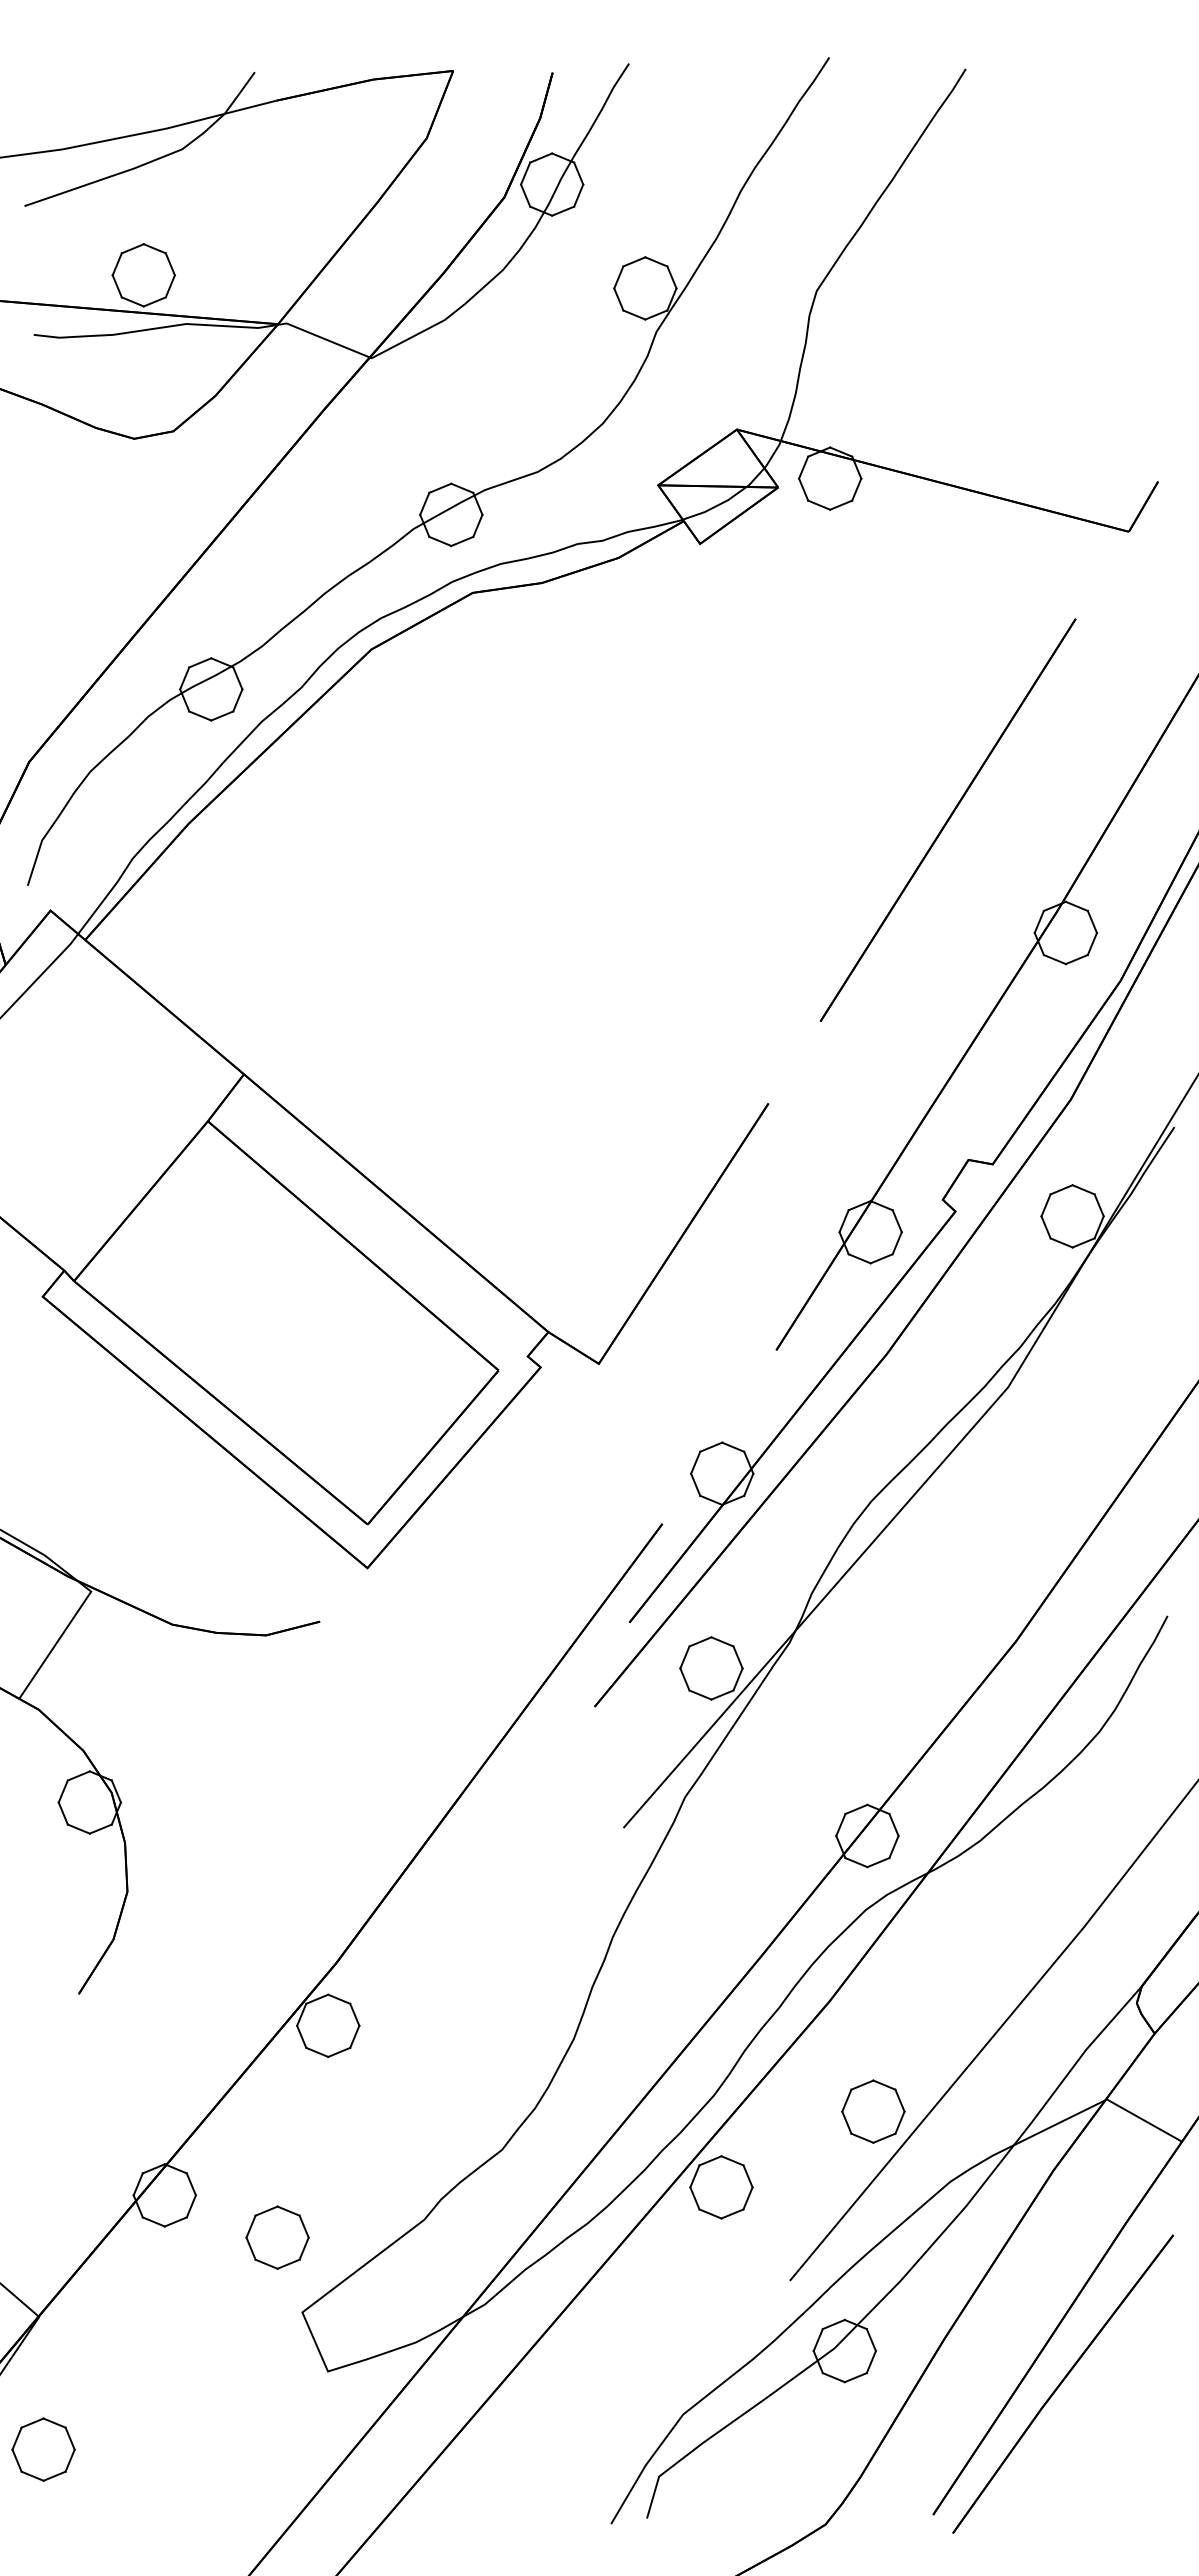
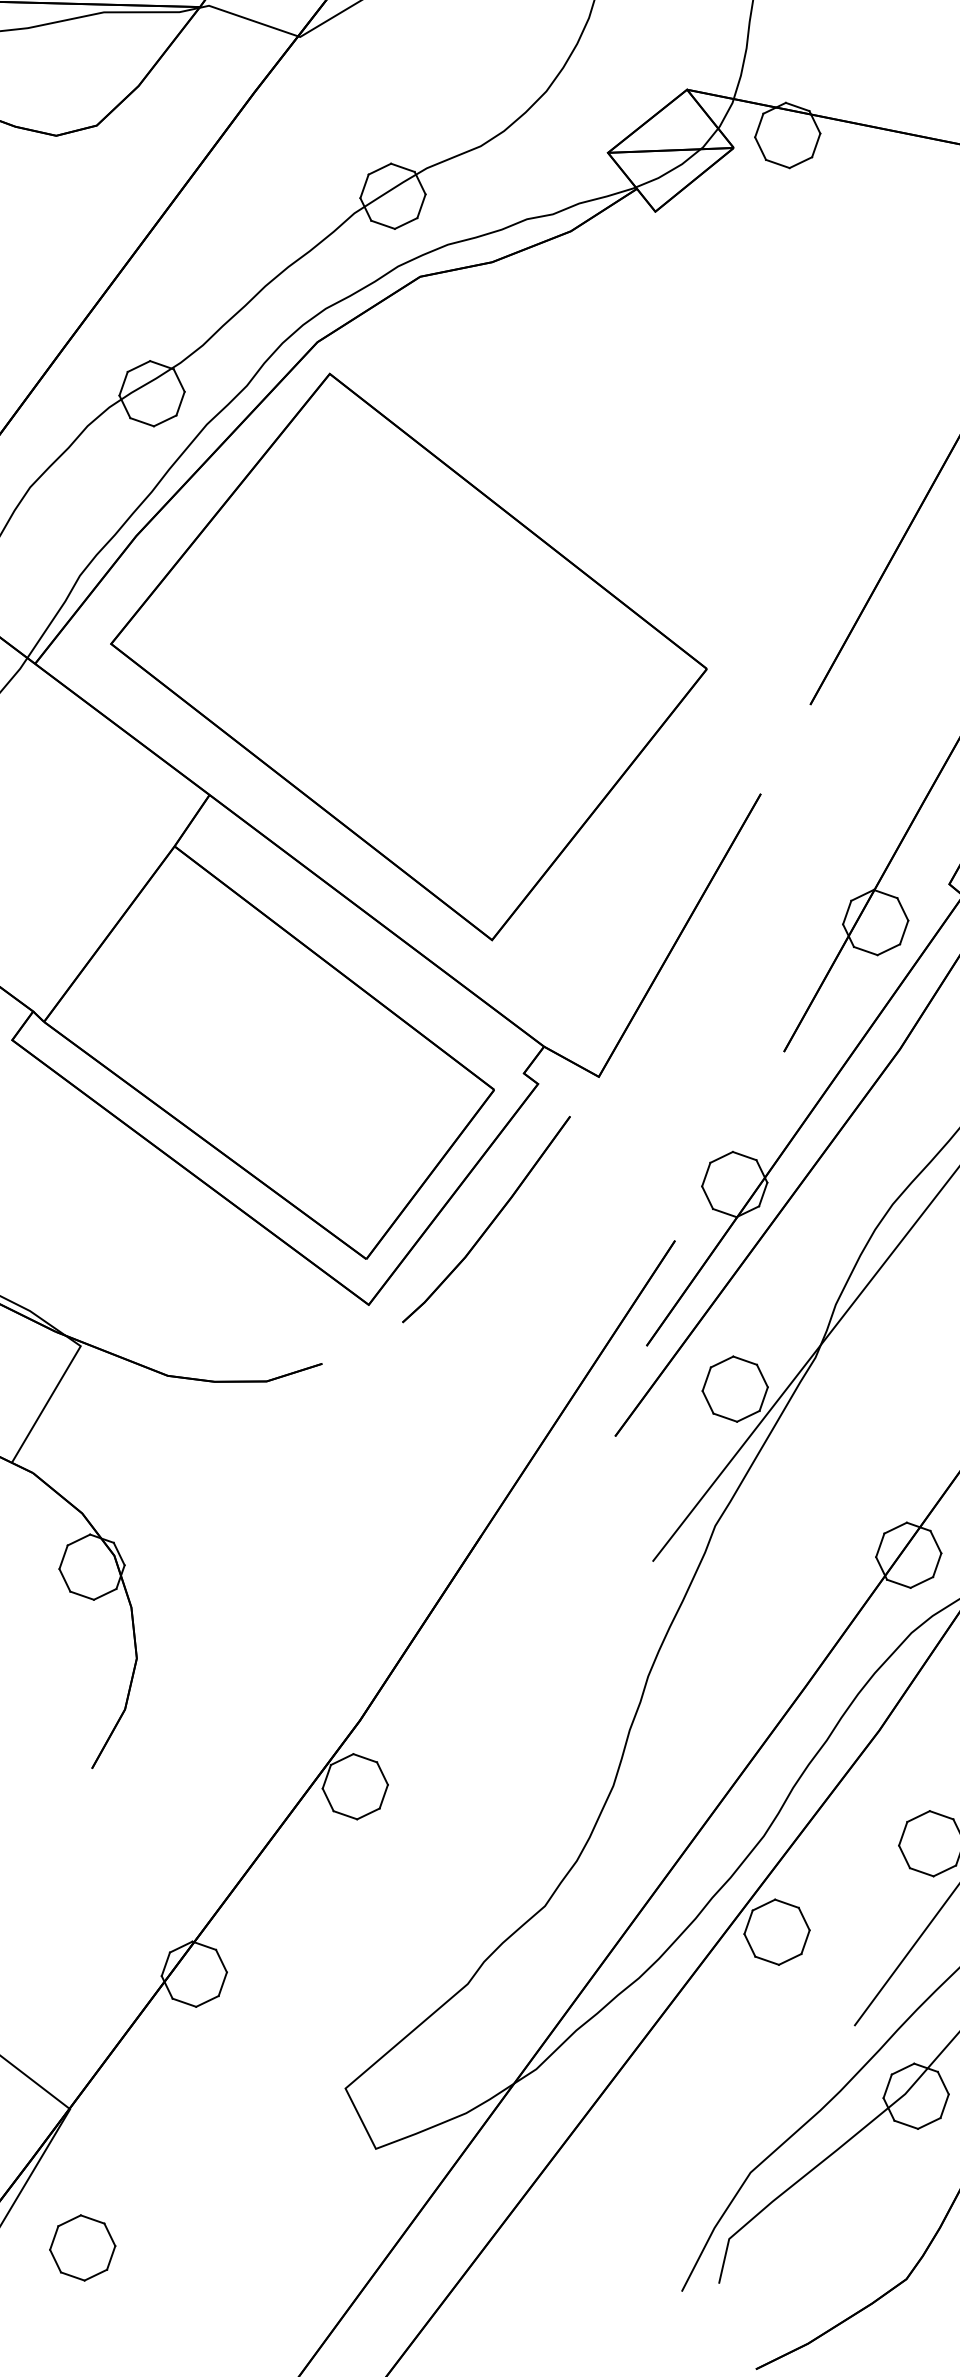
part: (440, 954) -> (408, 657), added
part: (484, 1493) -> (486, 1219), added
part: (277, 2237) -> (314, 2011), removed

